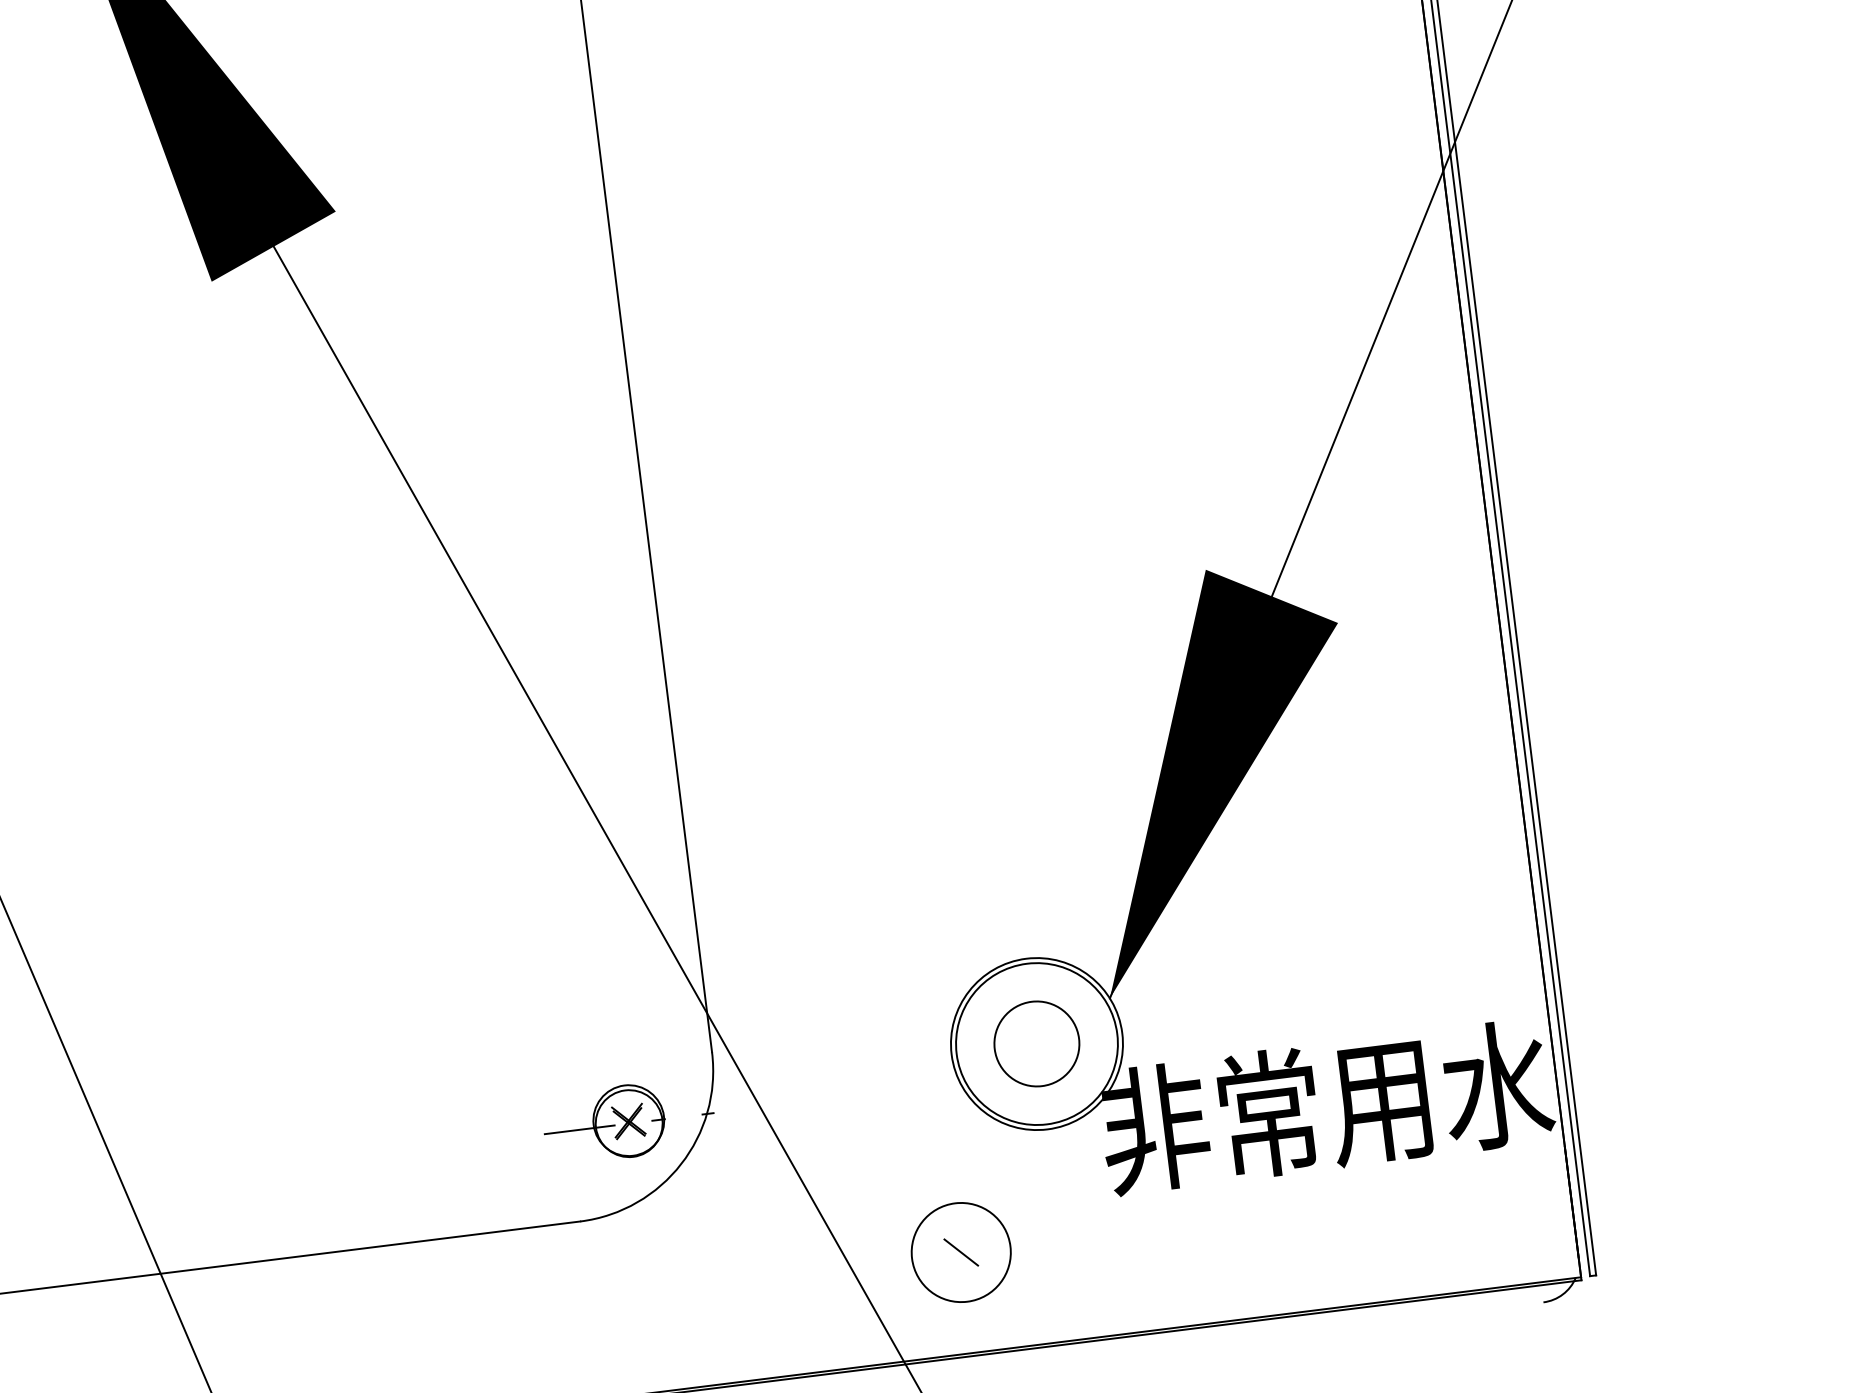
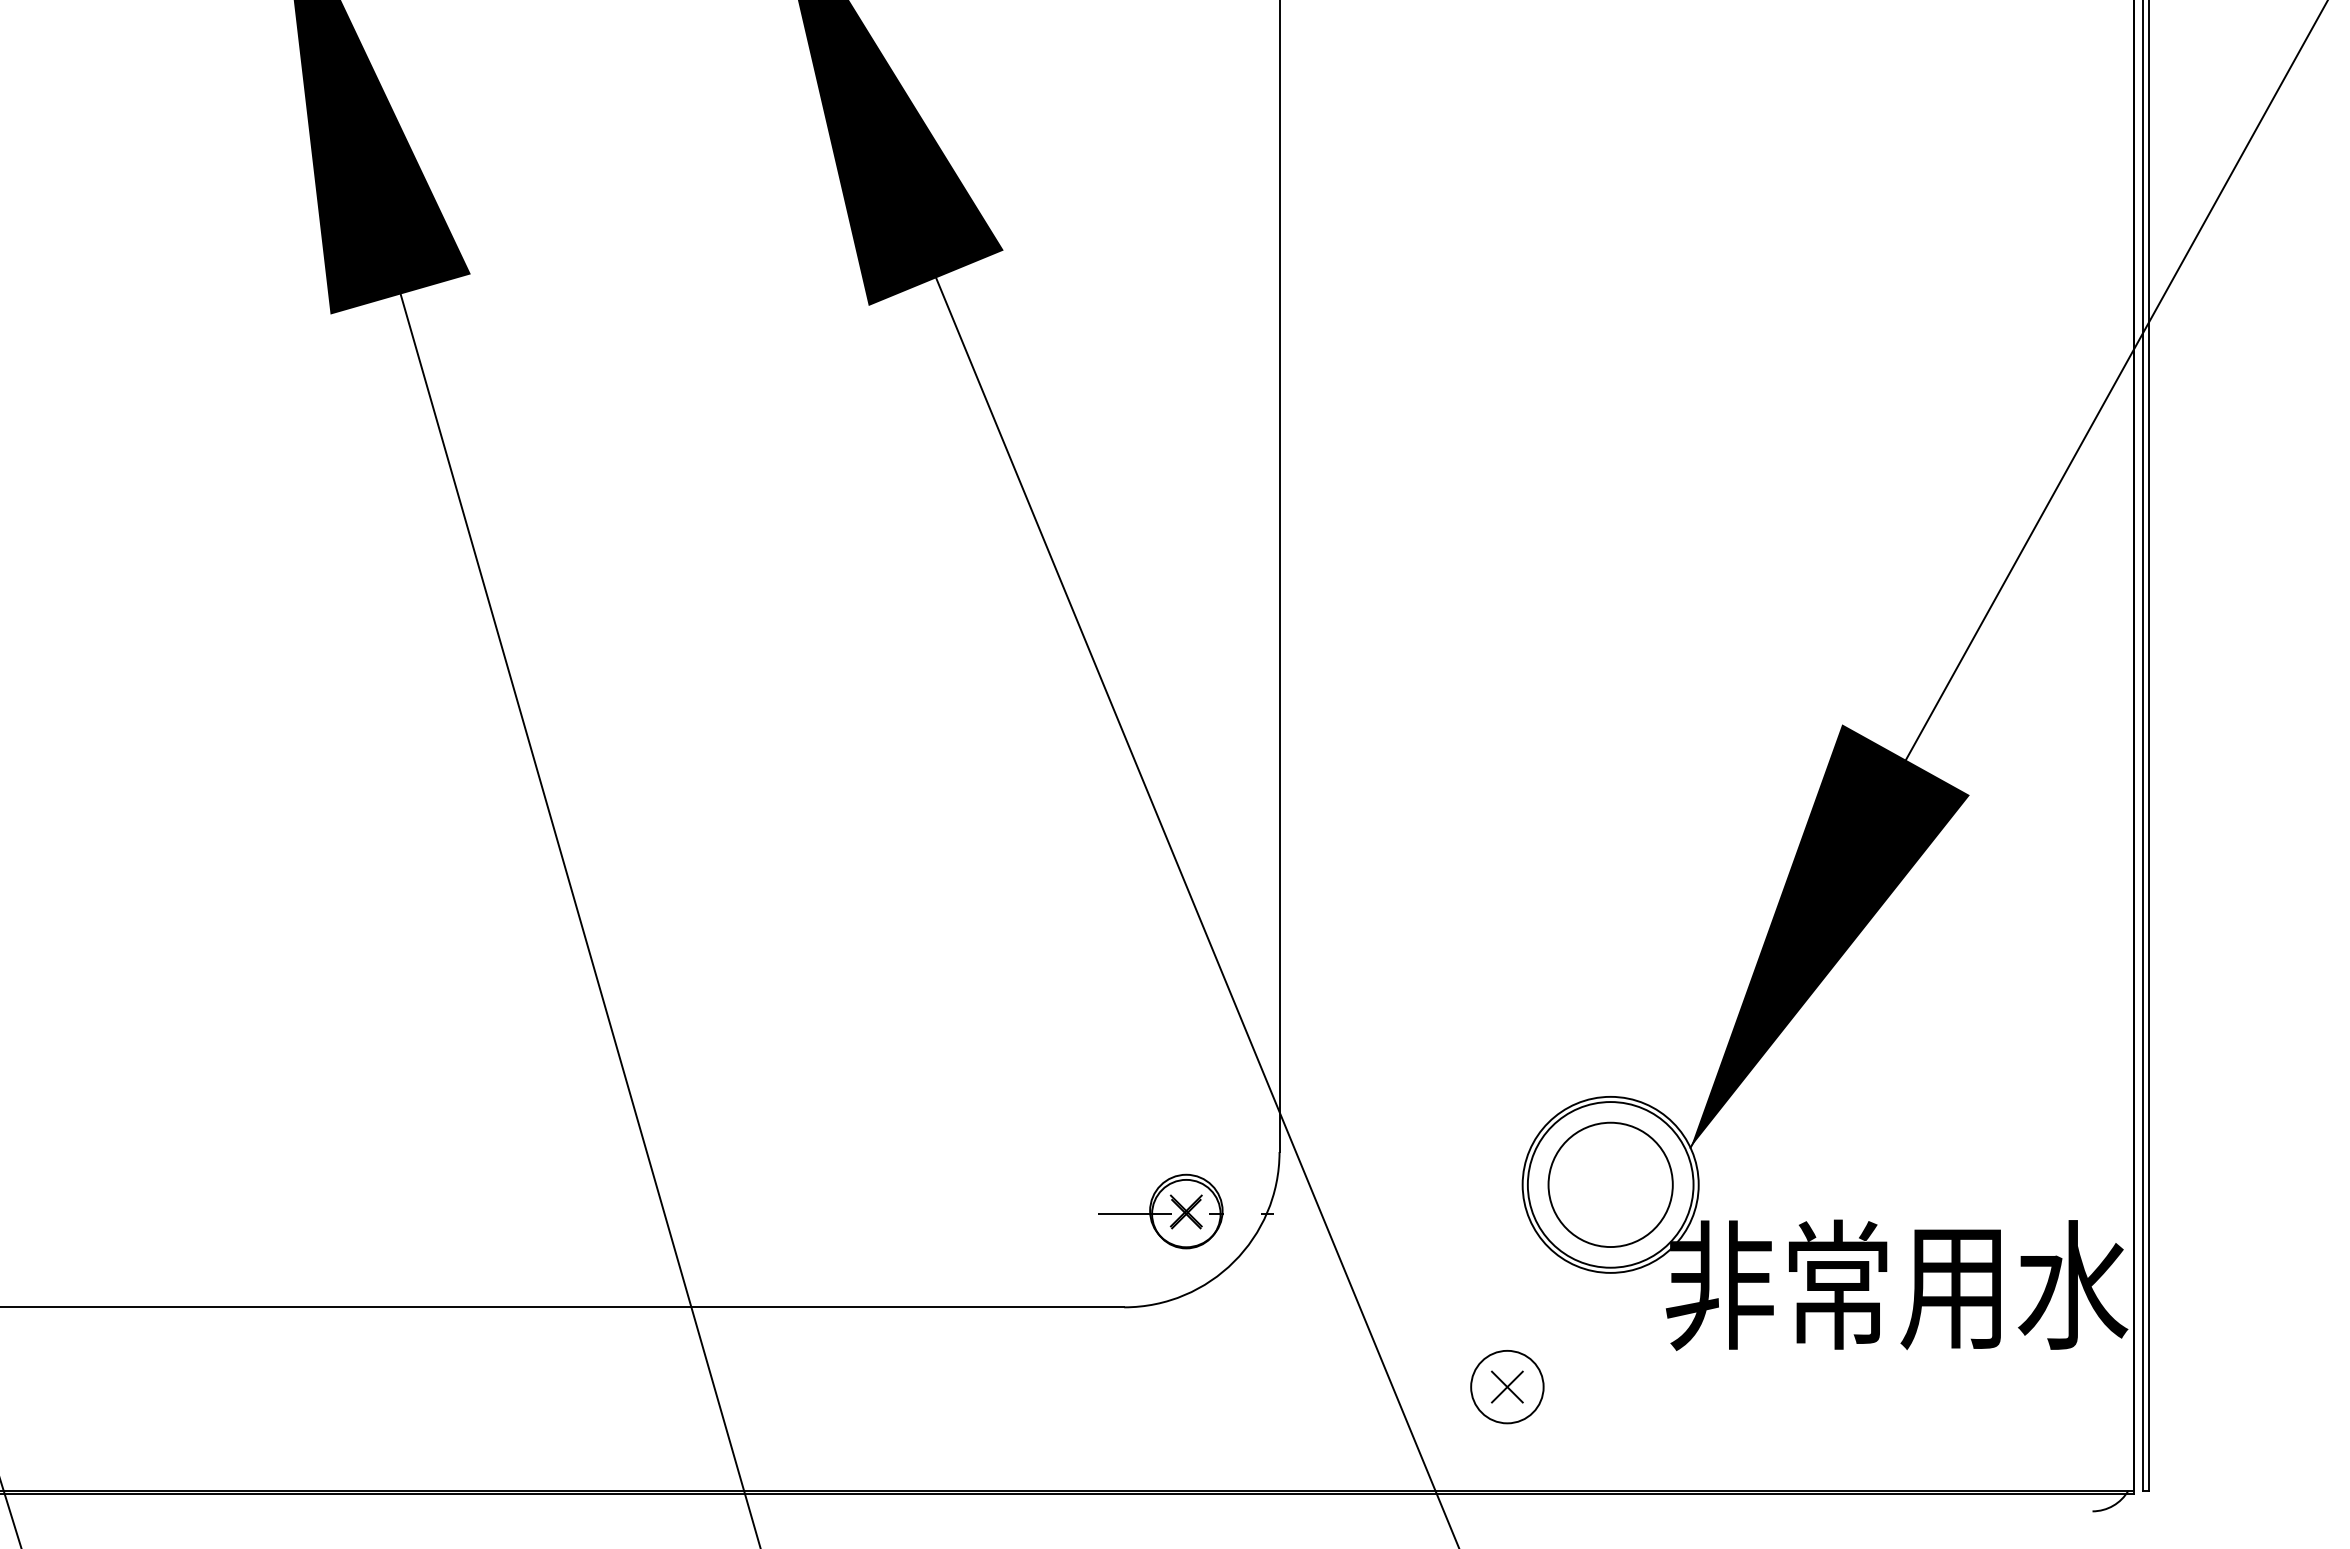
circle: (1036, 1043) -> (1610, 1184), size x1.43
circle: (961, 1251) -> (1507, 1386), size x0.71
line: (961, 1251) -> (1507, 1386), added

